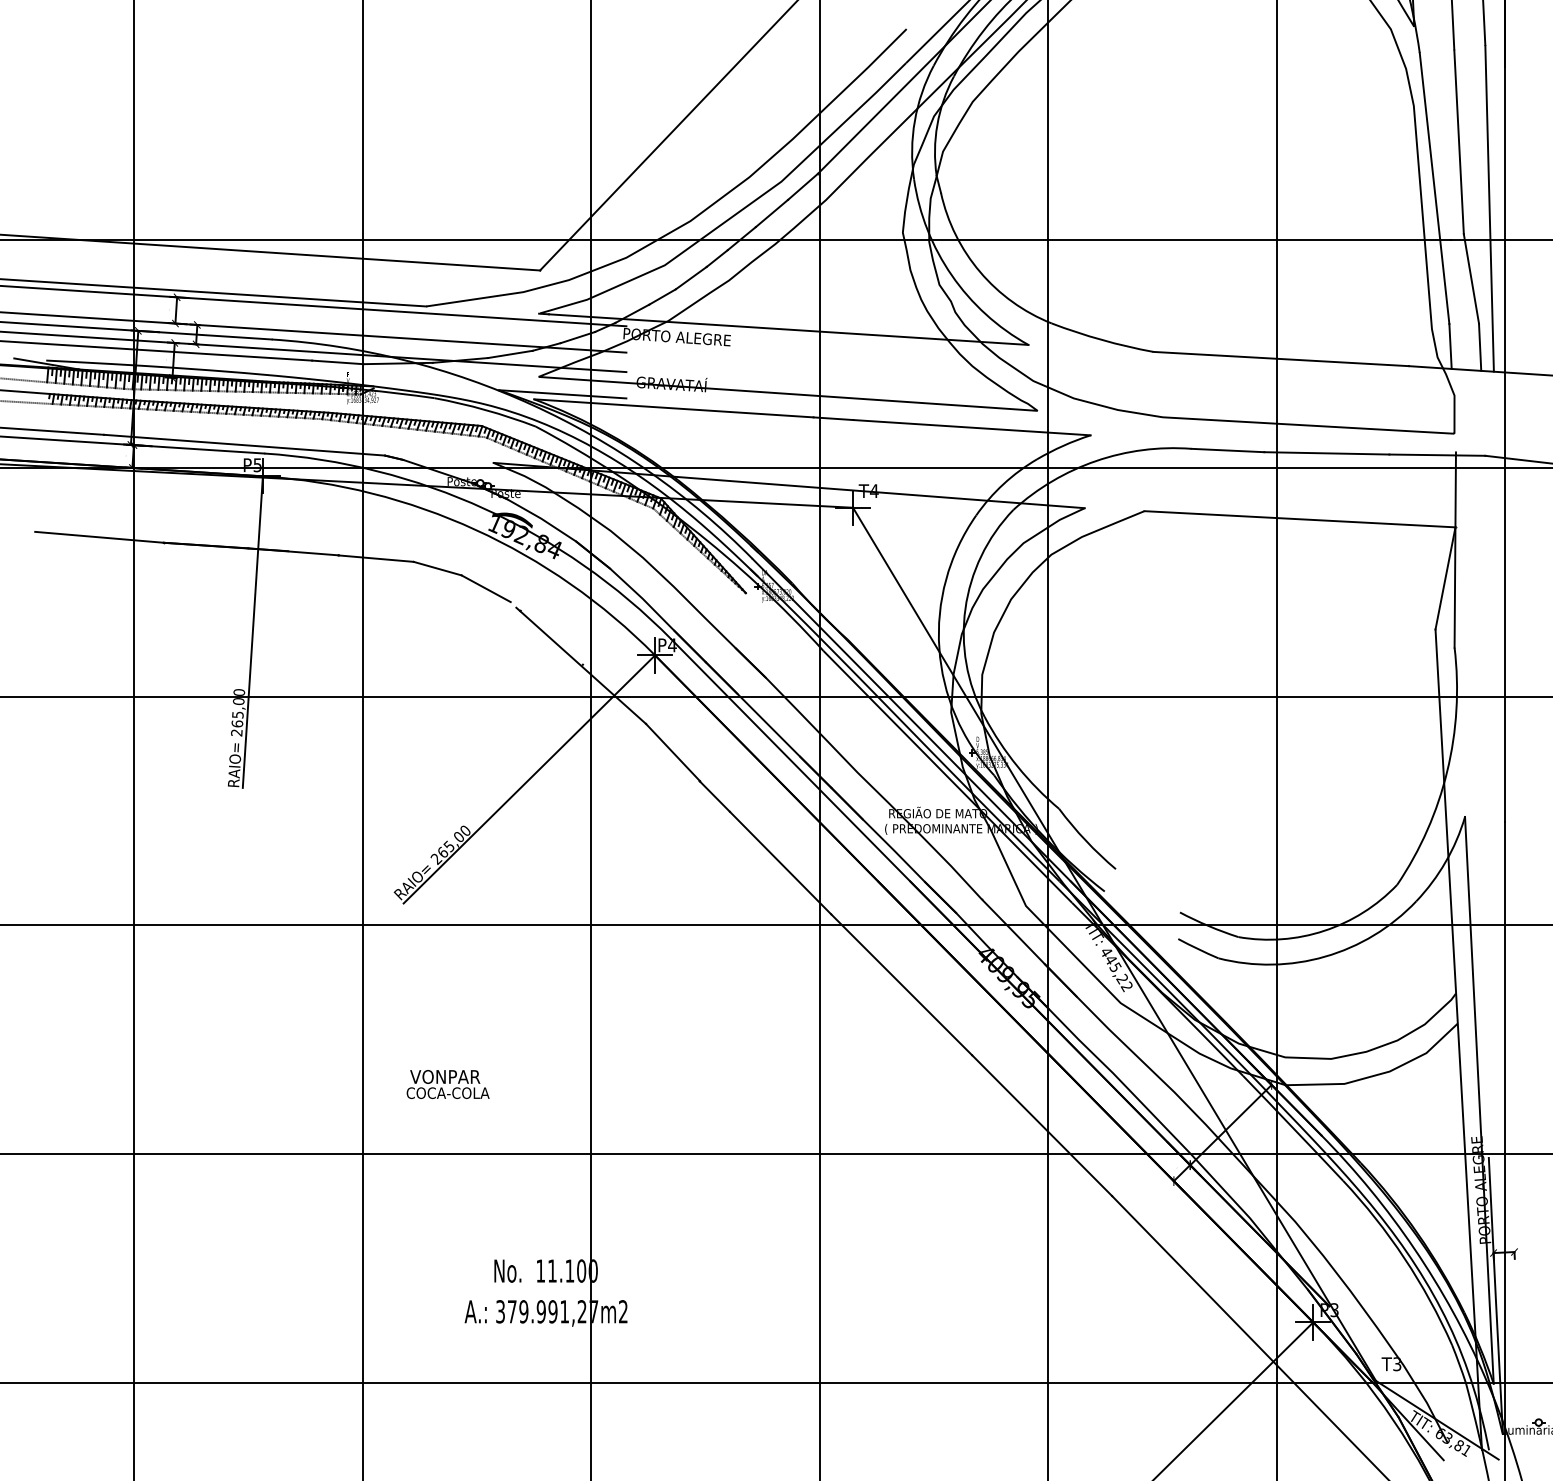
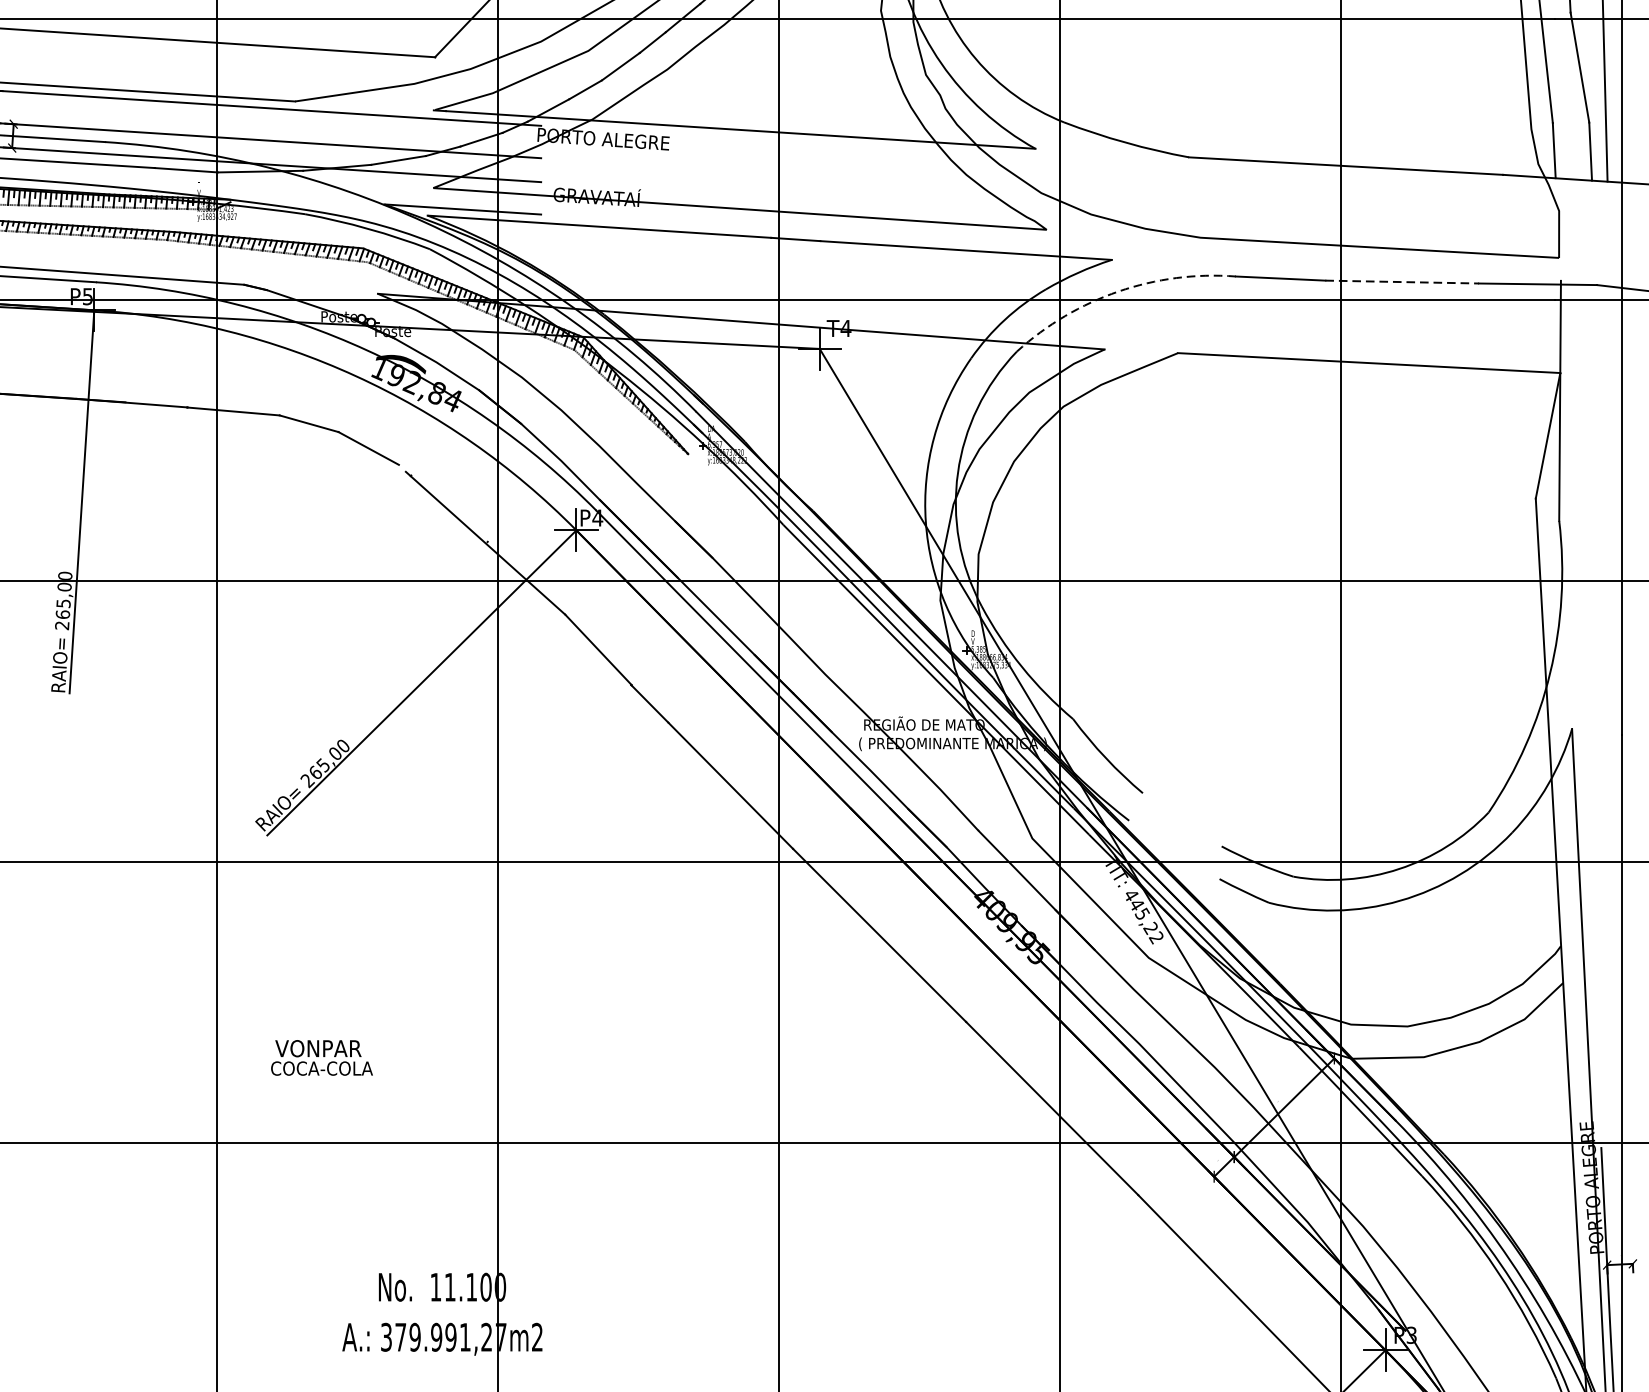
line: (1326, 453) -> (1401, 282), solid -> dashed
arc: (1096, 461) -> (1119, 292), solid -> dashed

